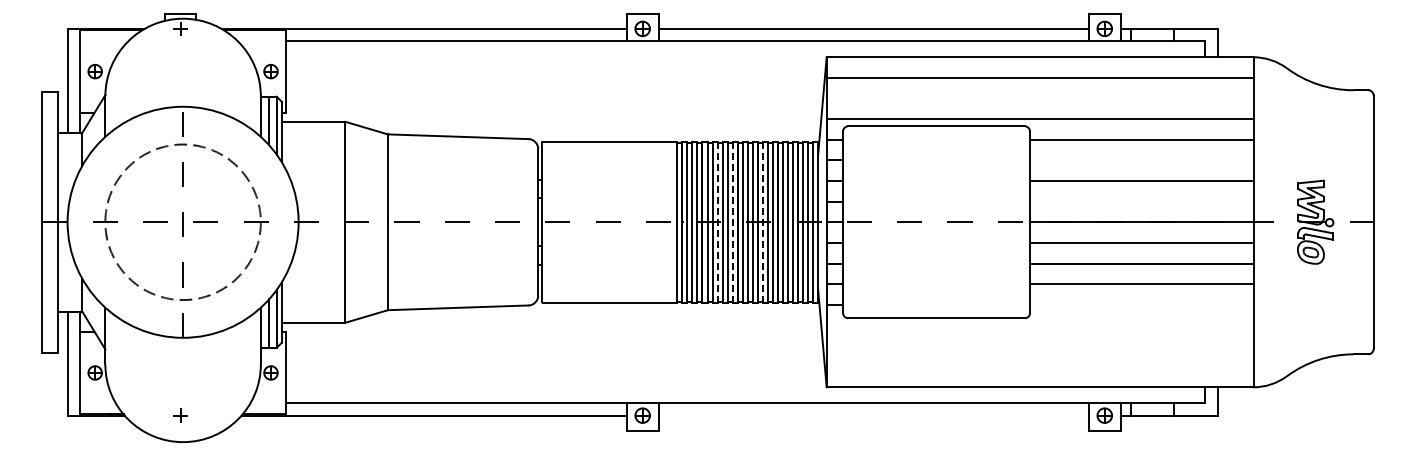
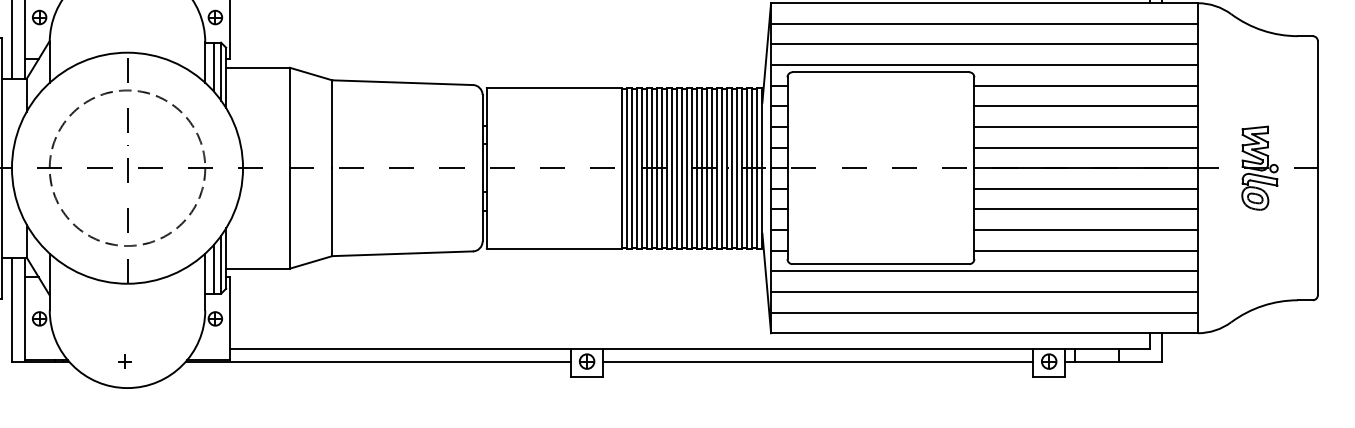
line: (1039, 98) -> (983, 44), added
line: (1141, 160) -> (1085, 106), added
line: (1141, 201) -> (1085, 147), added
line: (717, 221) -> (661, 167), dashed -> solid
line: (732, 222) -> (676, 168), dashed -> solid
line: (762, 222) -> (706, 168), dashed -> solid
line: (1141, 304) -> (1085, 250), added
line: (1039, 325) -> (983, 271), added
line: (1039, 346) -> (983, 292), added
line: (1039, 366) -> (983, 312), added
line: (873, 415) -> (817, 361), added

